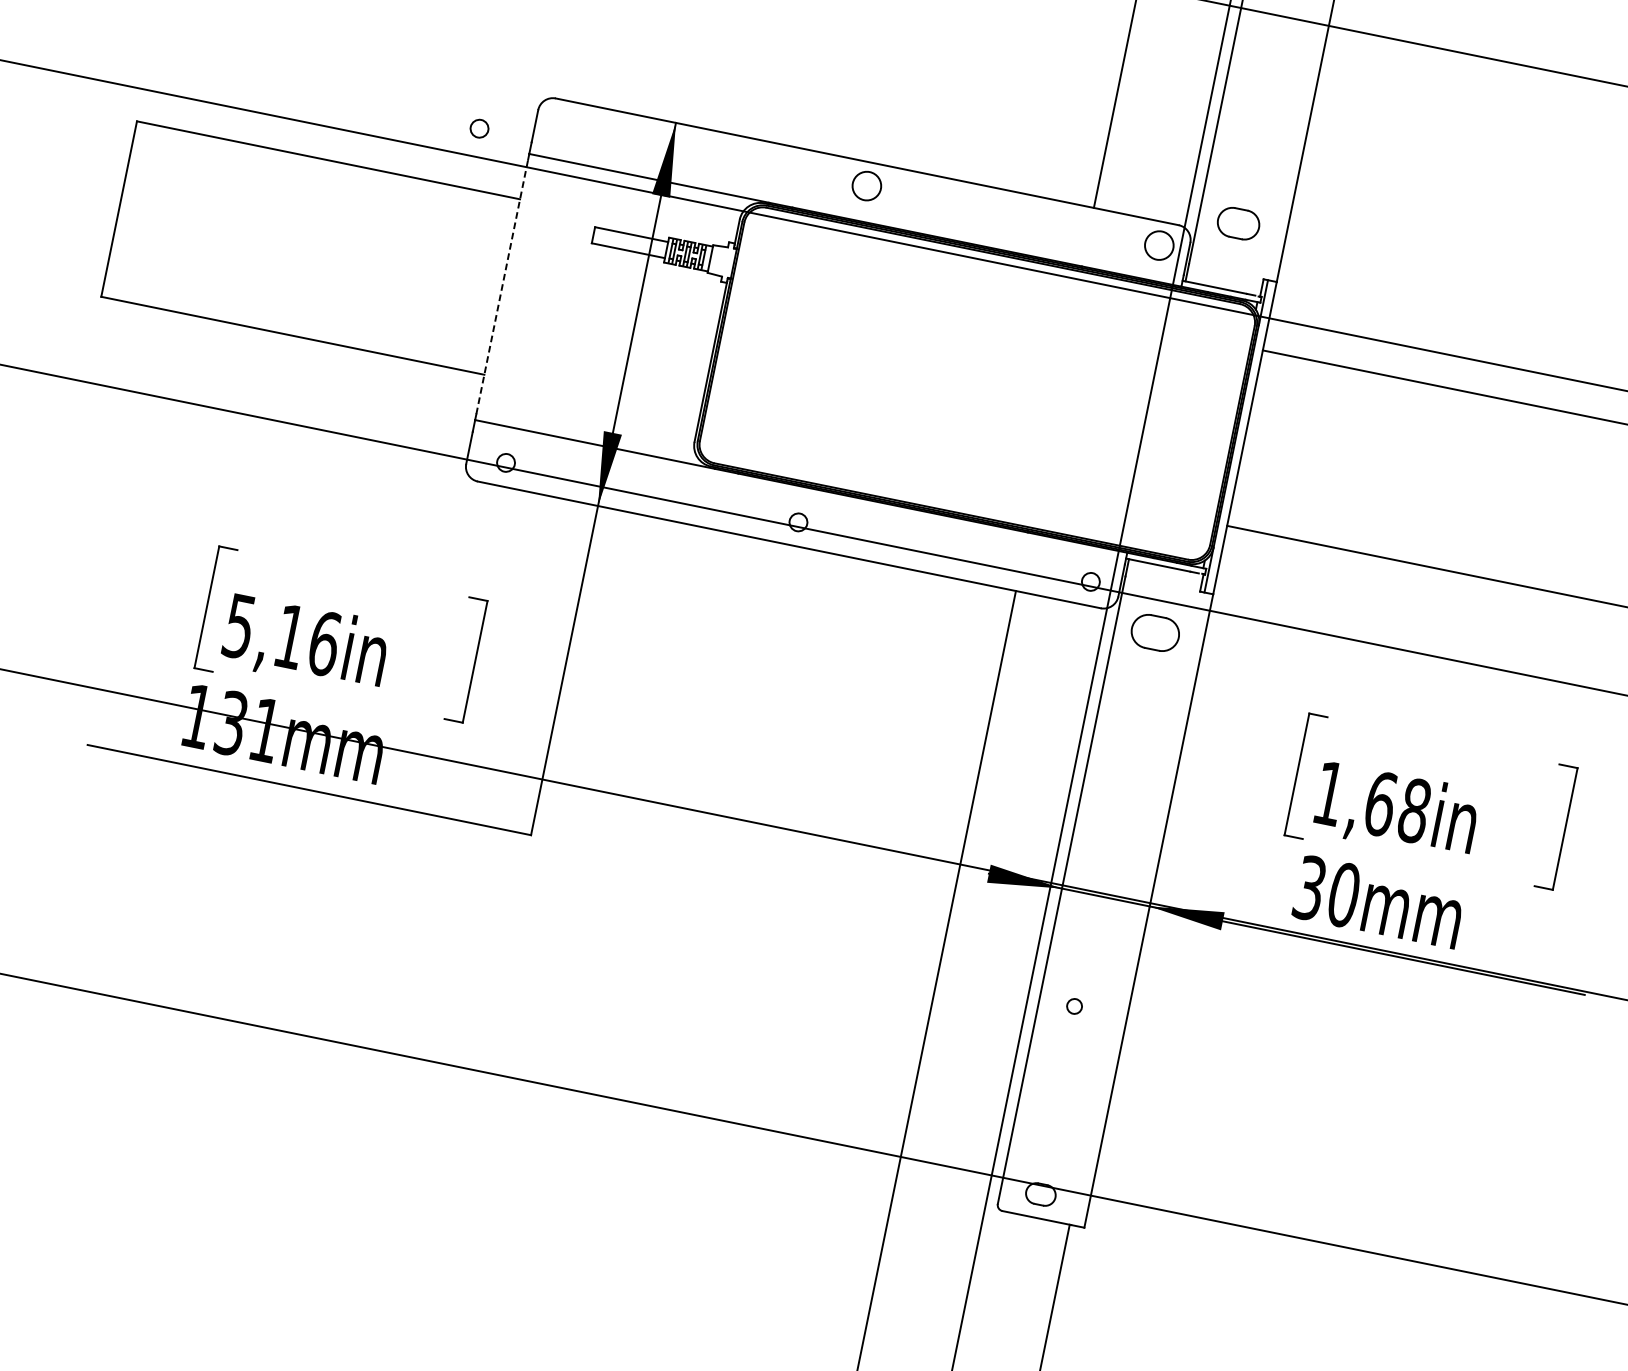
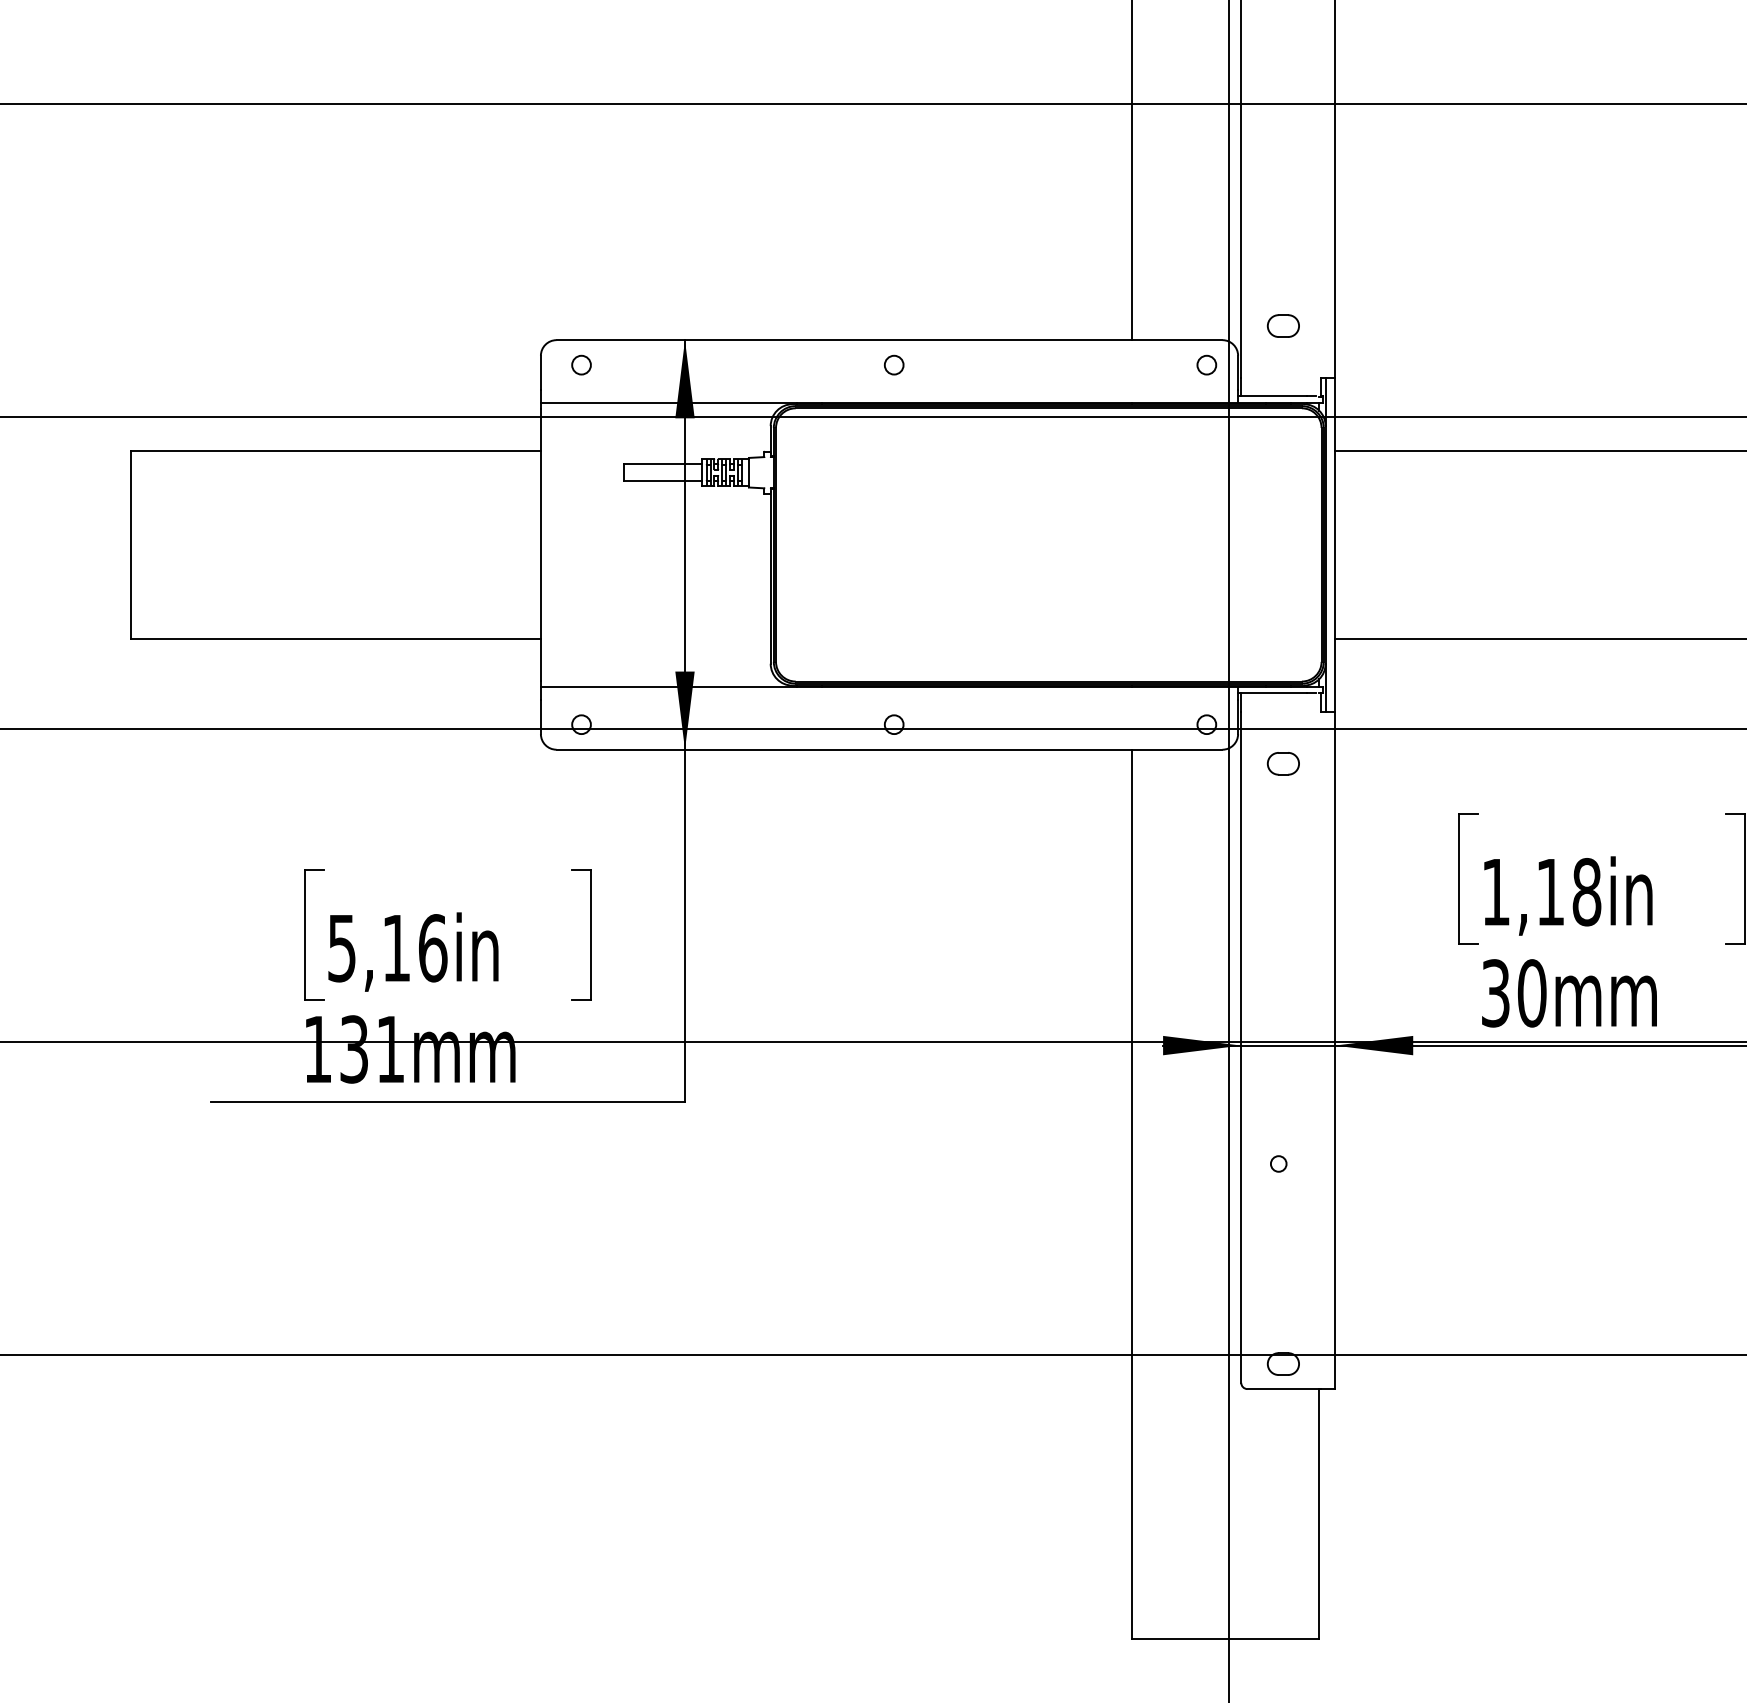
circle: (479, 128) -> (581, 364), moved
circle: (866, 185) -> (893, 364), size x0.62
part: (1237, 222) -> (1282, 325), size x0.71
circle: (1159, 244) -> (1206, 364), size x0.62
line: (501, 286) -> (540, 544), dashed -> solid
part: (1154, 632) -> (1282, 763), size x0.62
text: (1380, 804) -> (1550, 892), 1,68in -> 1,18in

